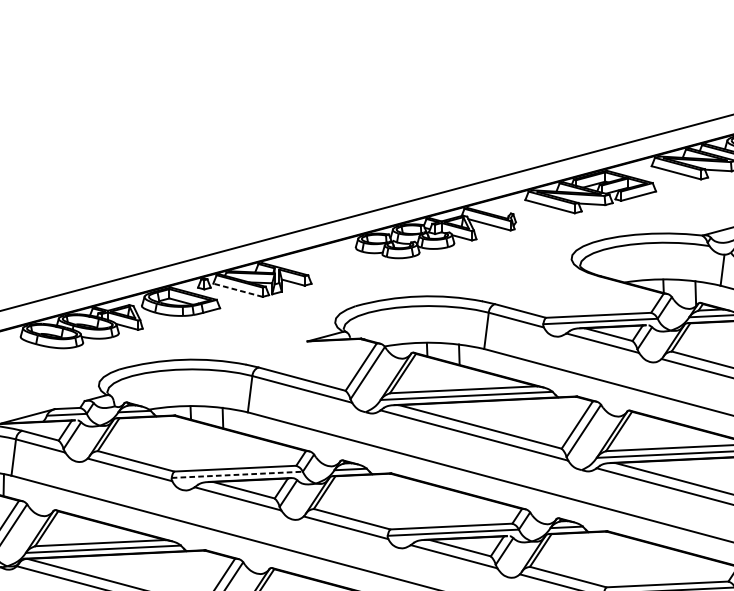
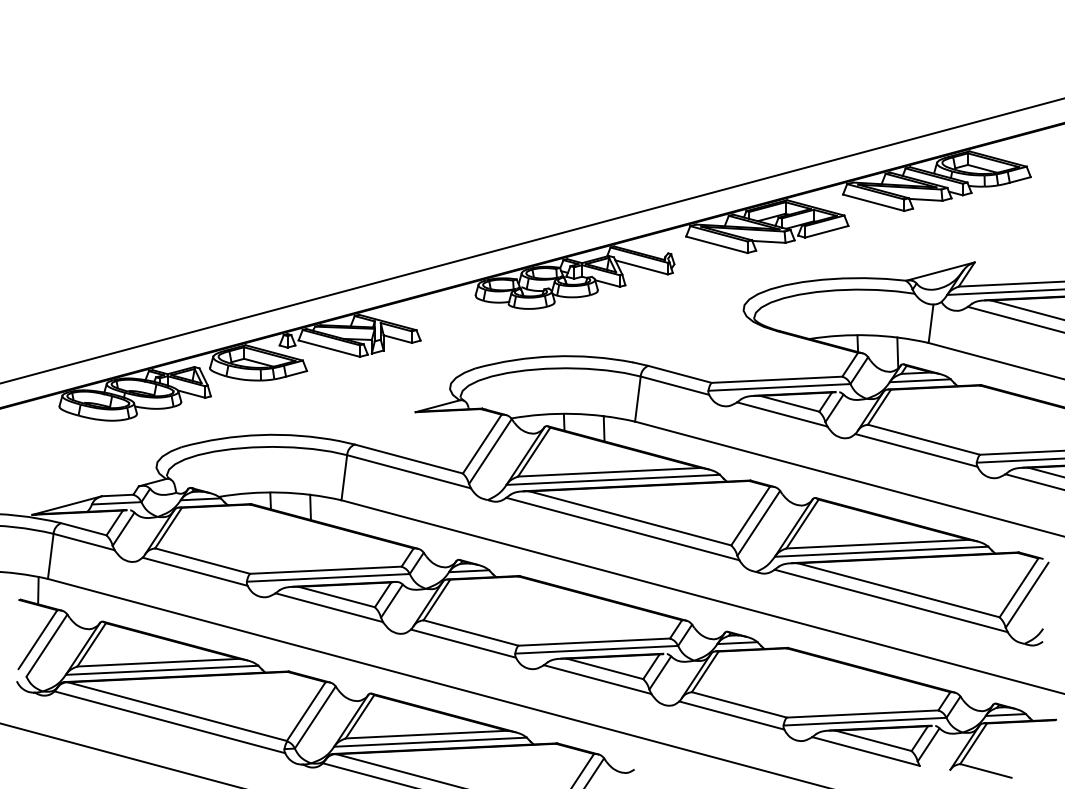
line: (238, 290) -> (329, 348), dashed -> solid
line: (237, 474) -> (328, 577), dashed -> solid

